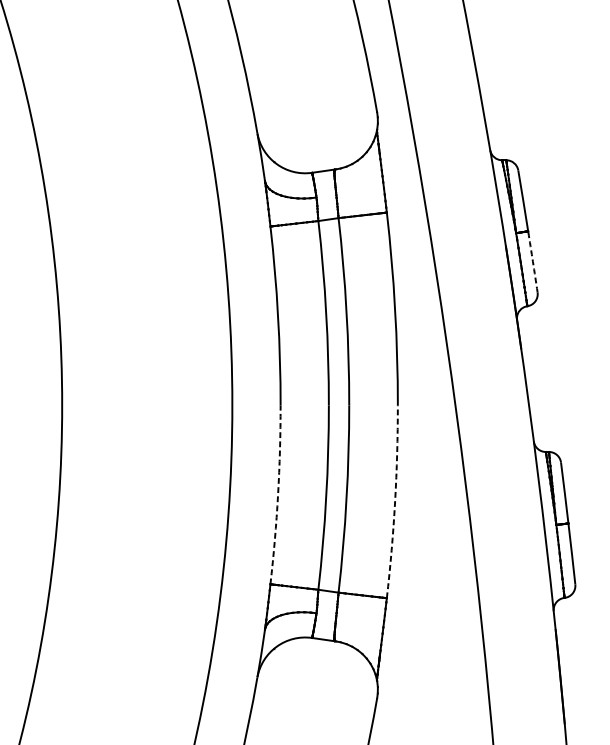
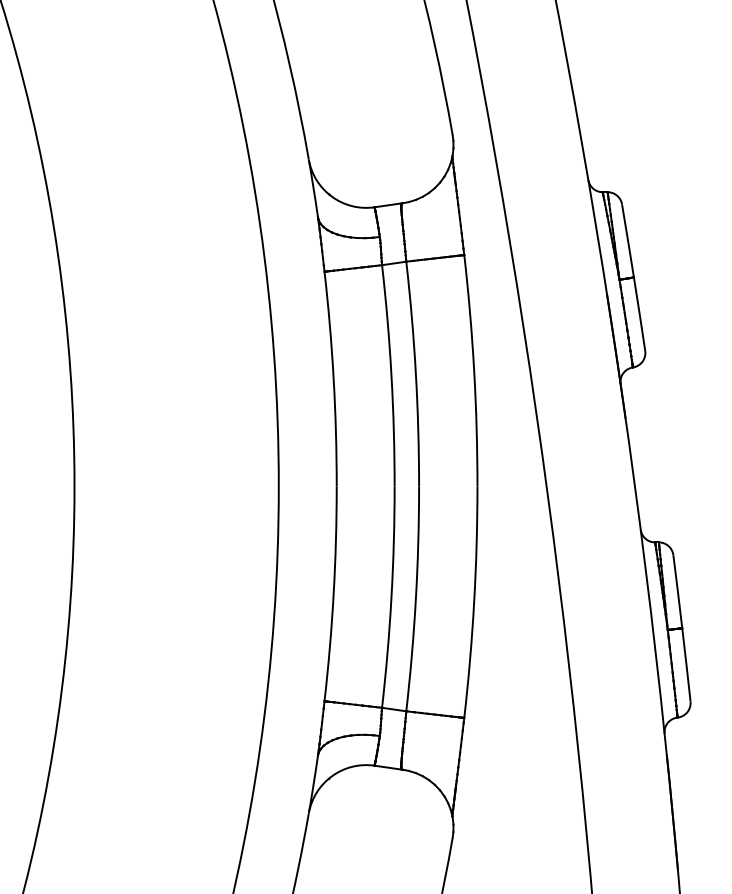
arc: (532, 262) -> (639, 314), dashed -> solid
arc: (277, 495) -> (333, 594), dashed -> solid
arc: (395, 502) -> (474, 602), dashed -> solid

